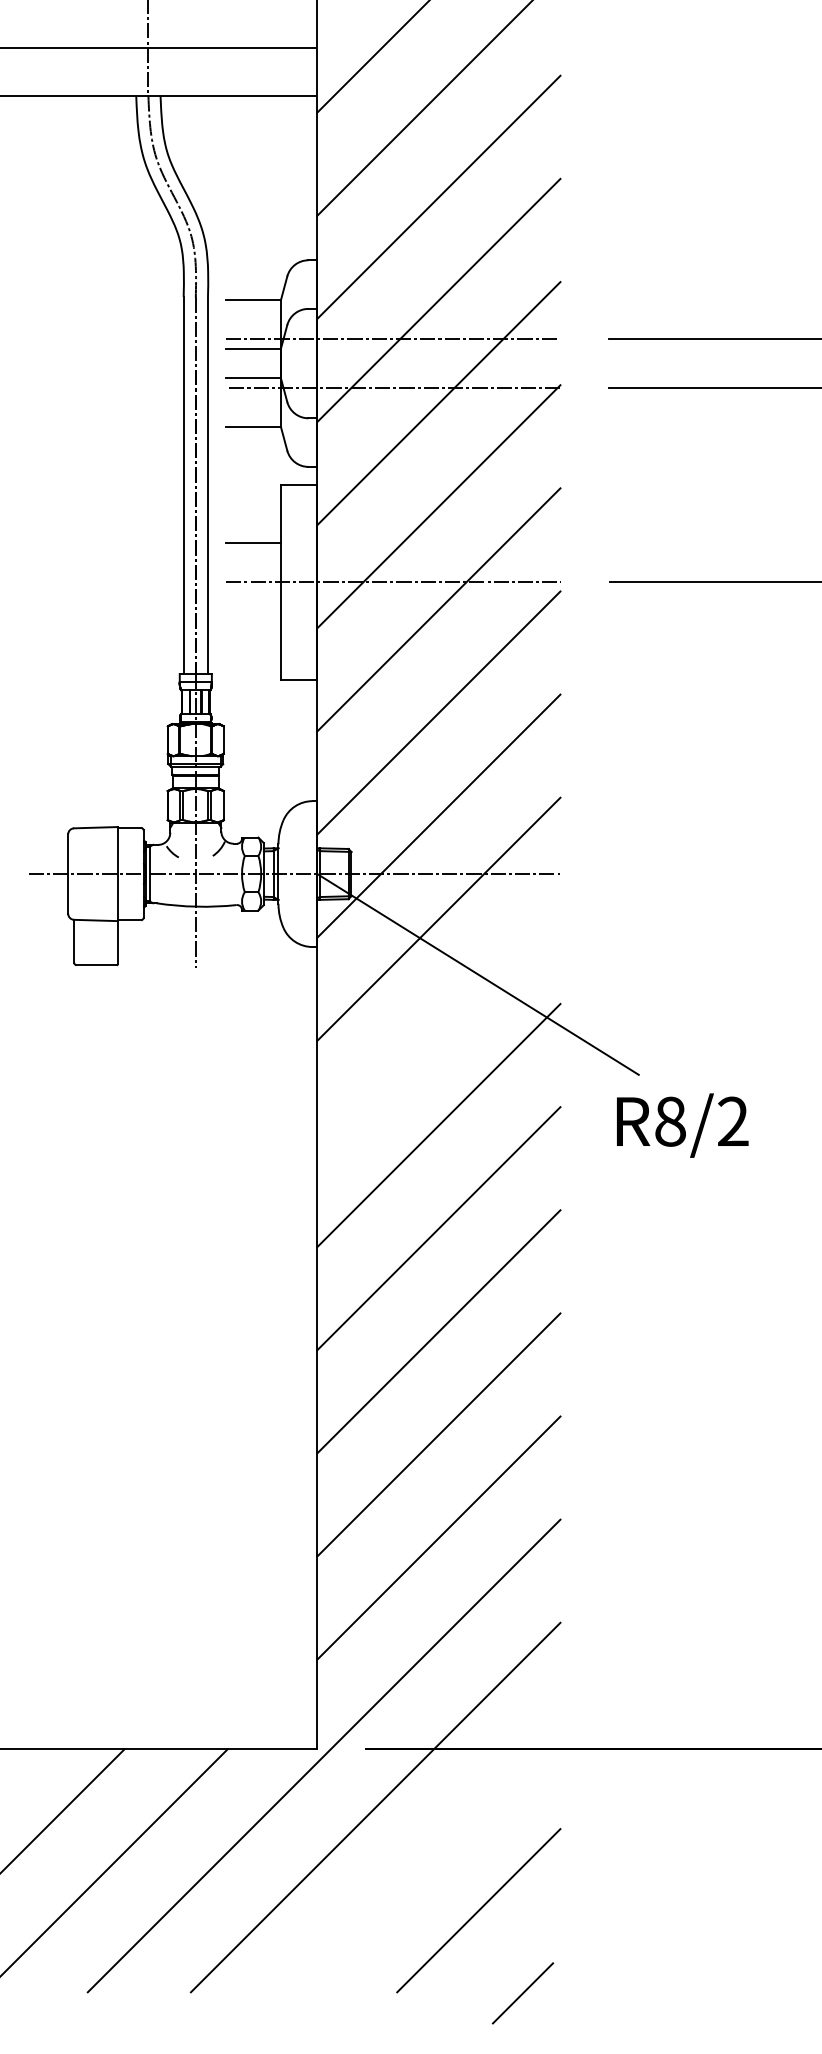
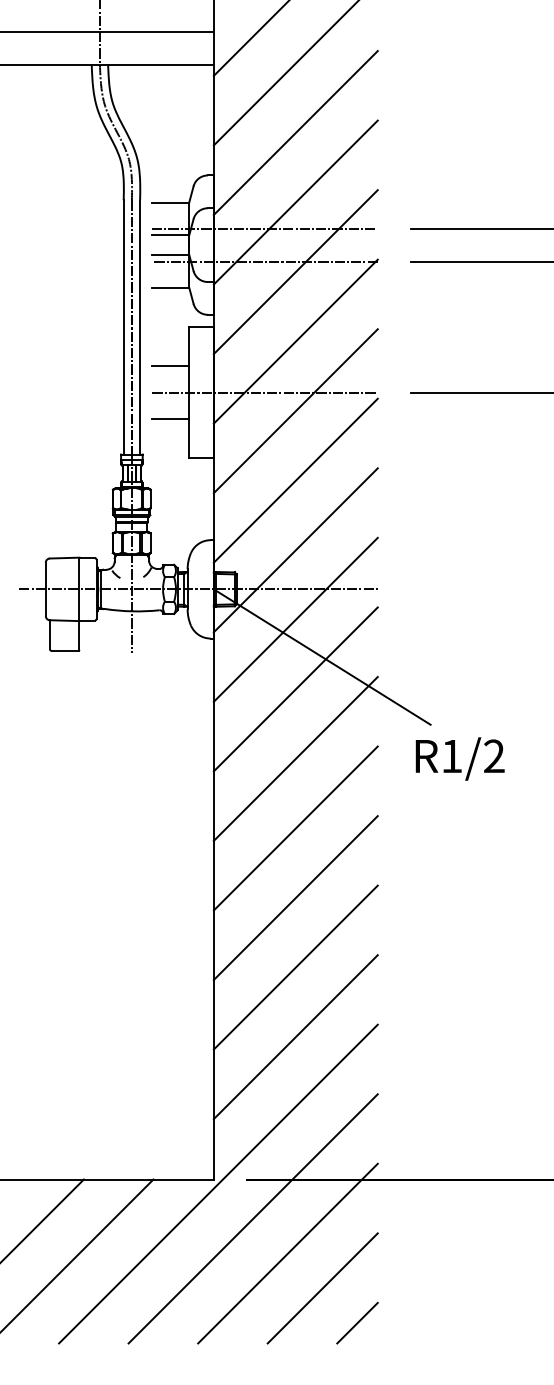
line: (253, 620) -> (170, 418), added
line: (438, 1022) -> (295, 689), added
text: (669, 1121) -> (451, 756), R8/2 -> R1/2
line: (426, 1858) -> (287, 1253), added
line: (522, 1992) -> (357, 1322), moved

